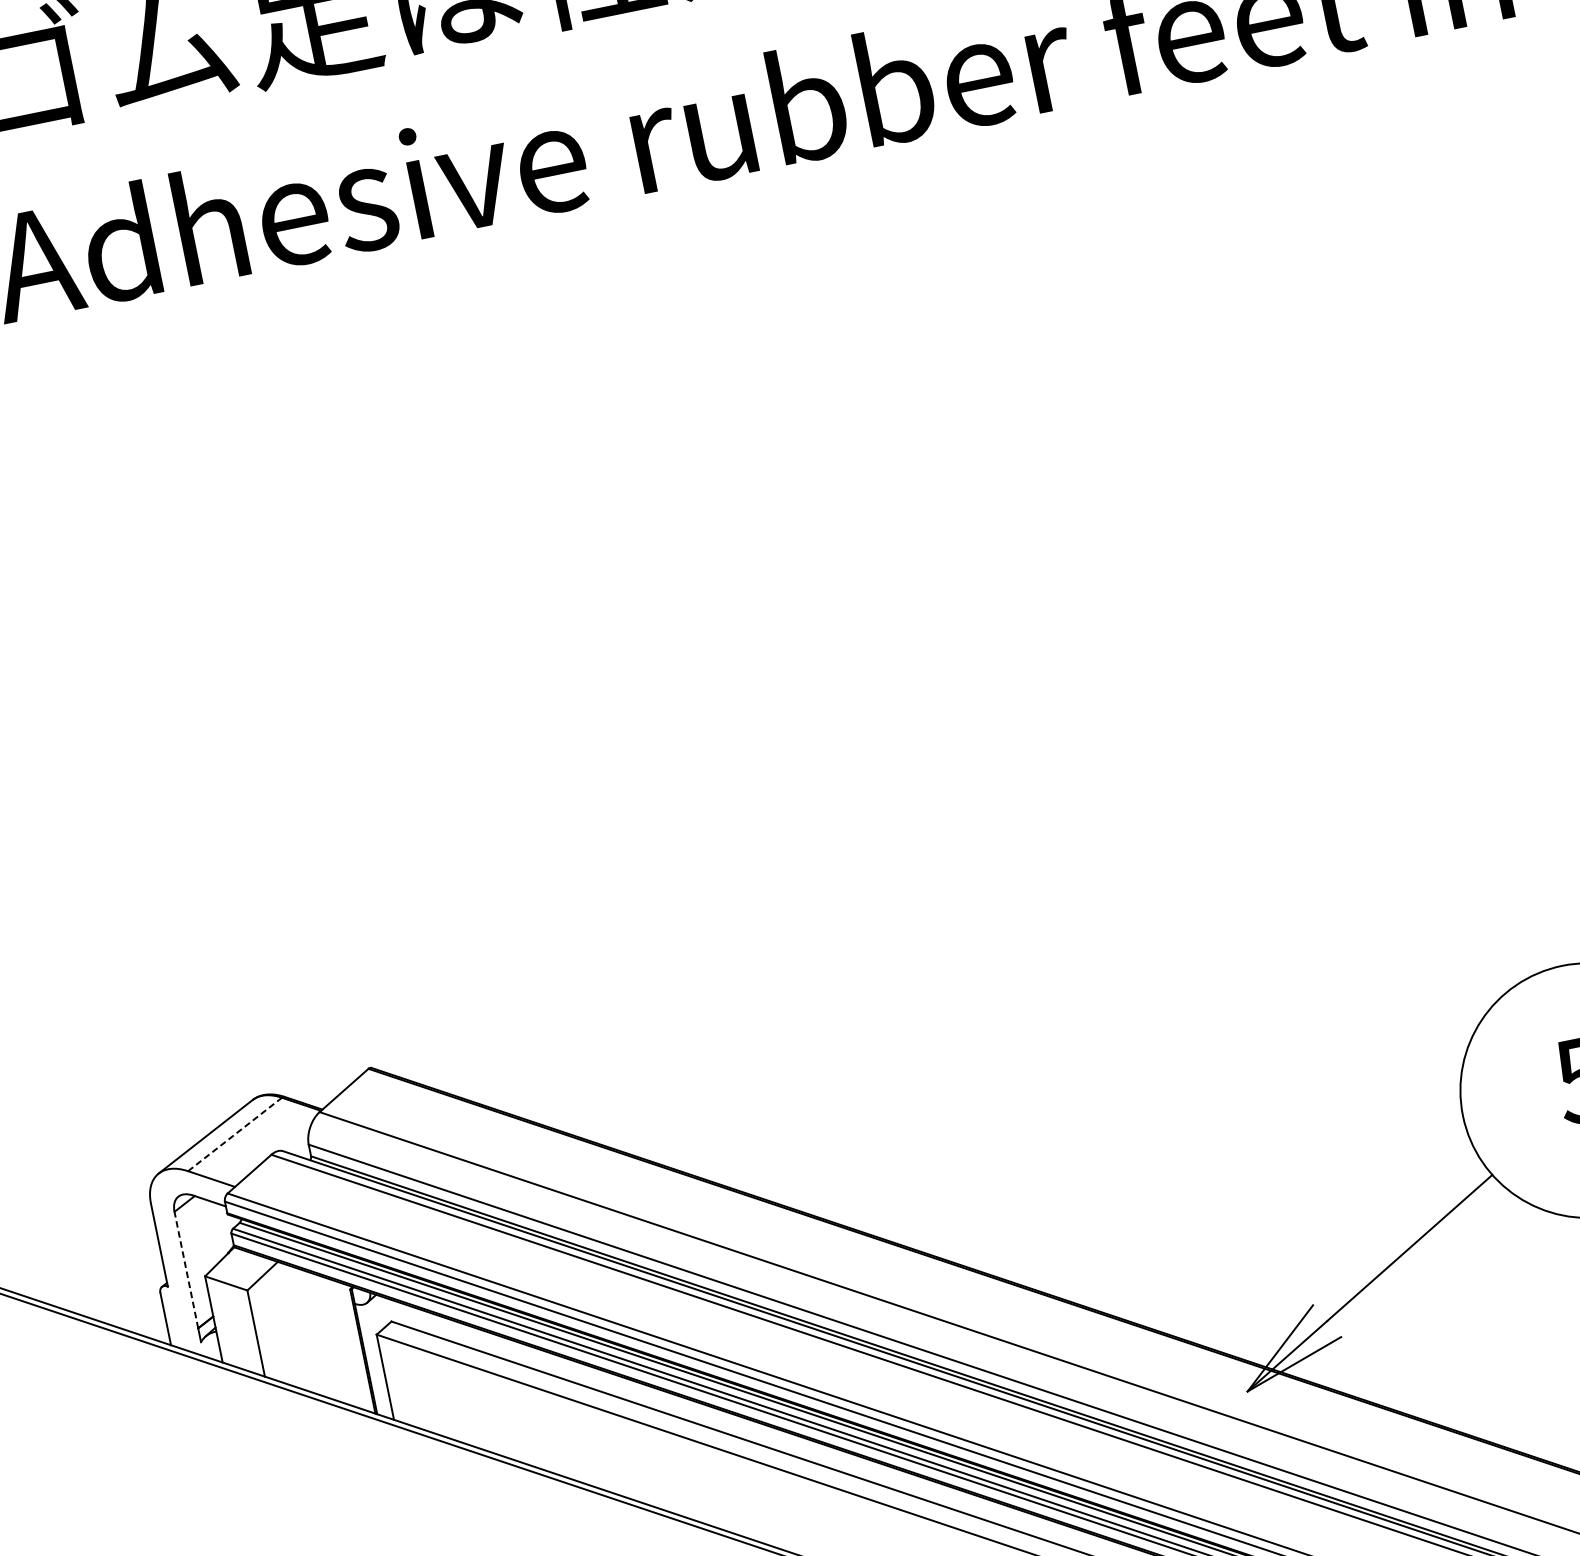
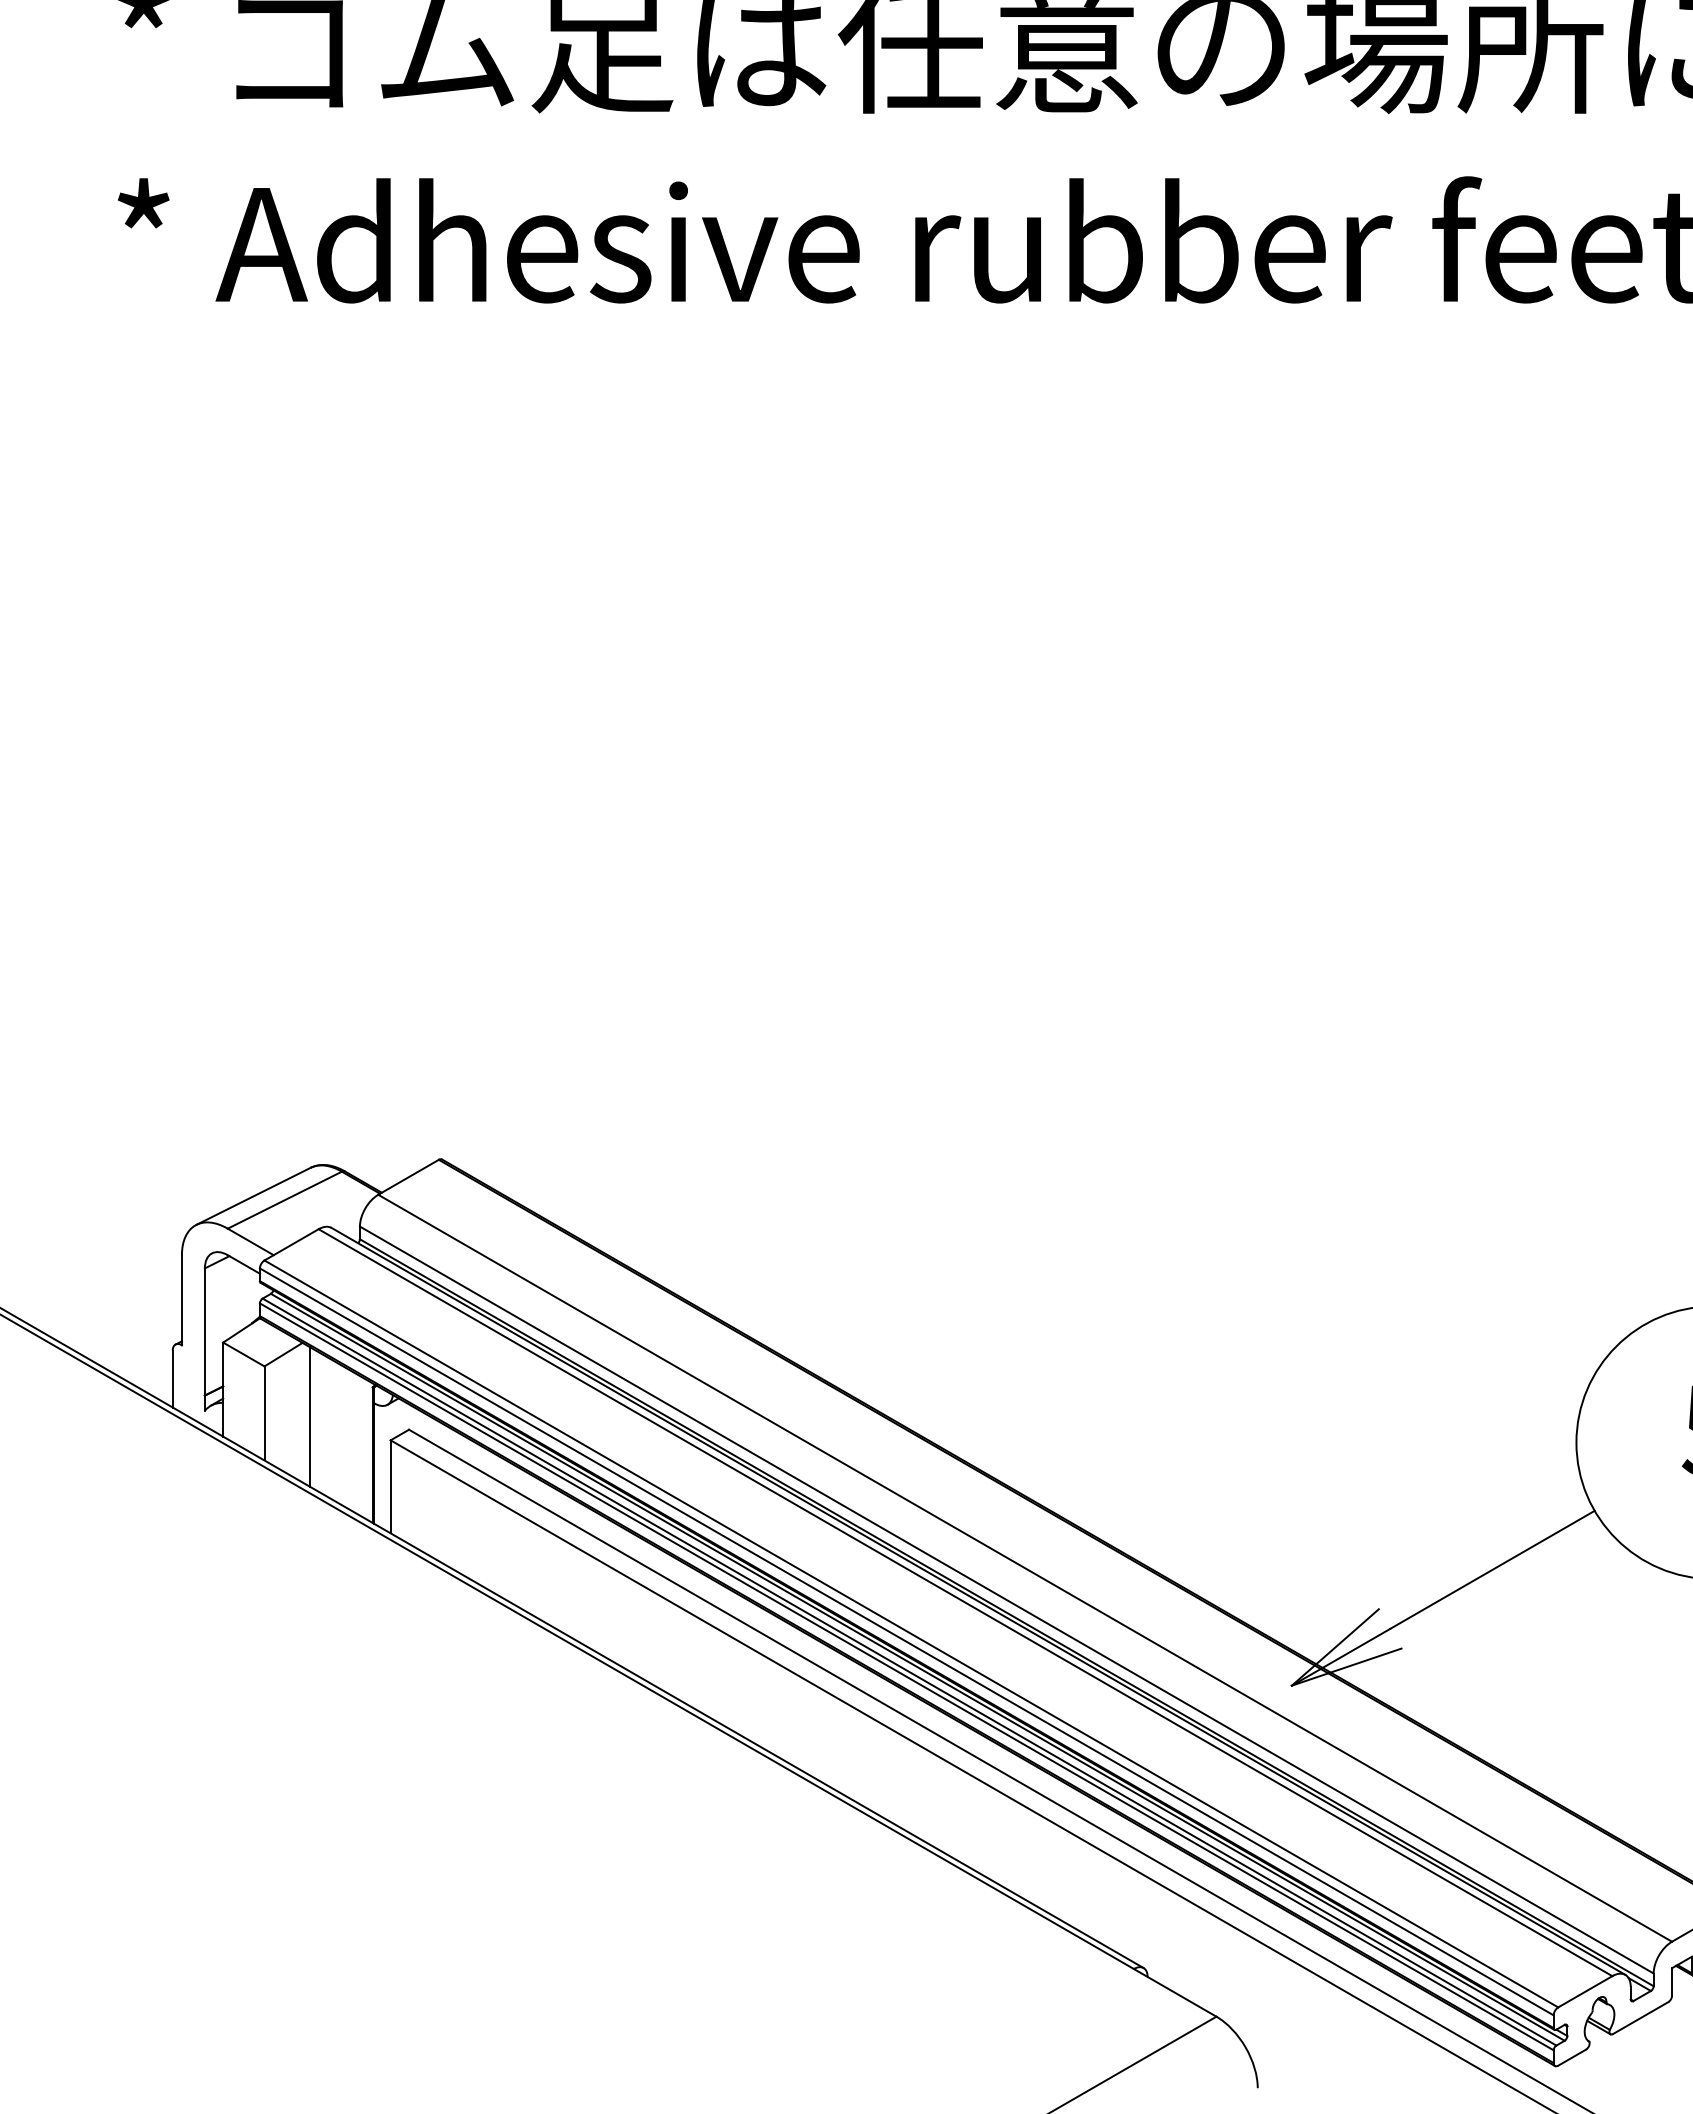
line: (234, 1134) -> (284, 1200), dashed -> solid
line: (186, 1270) -> (204, 1332), dashed -> solid
line: (298, 1327) -> (310, 1416), added

